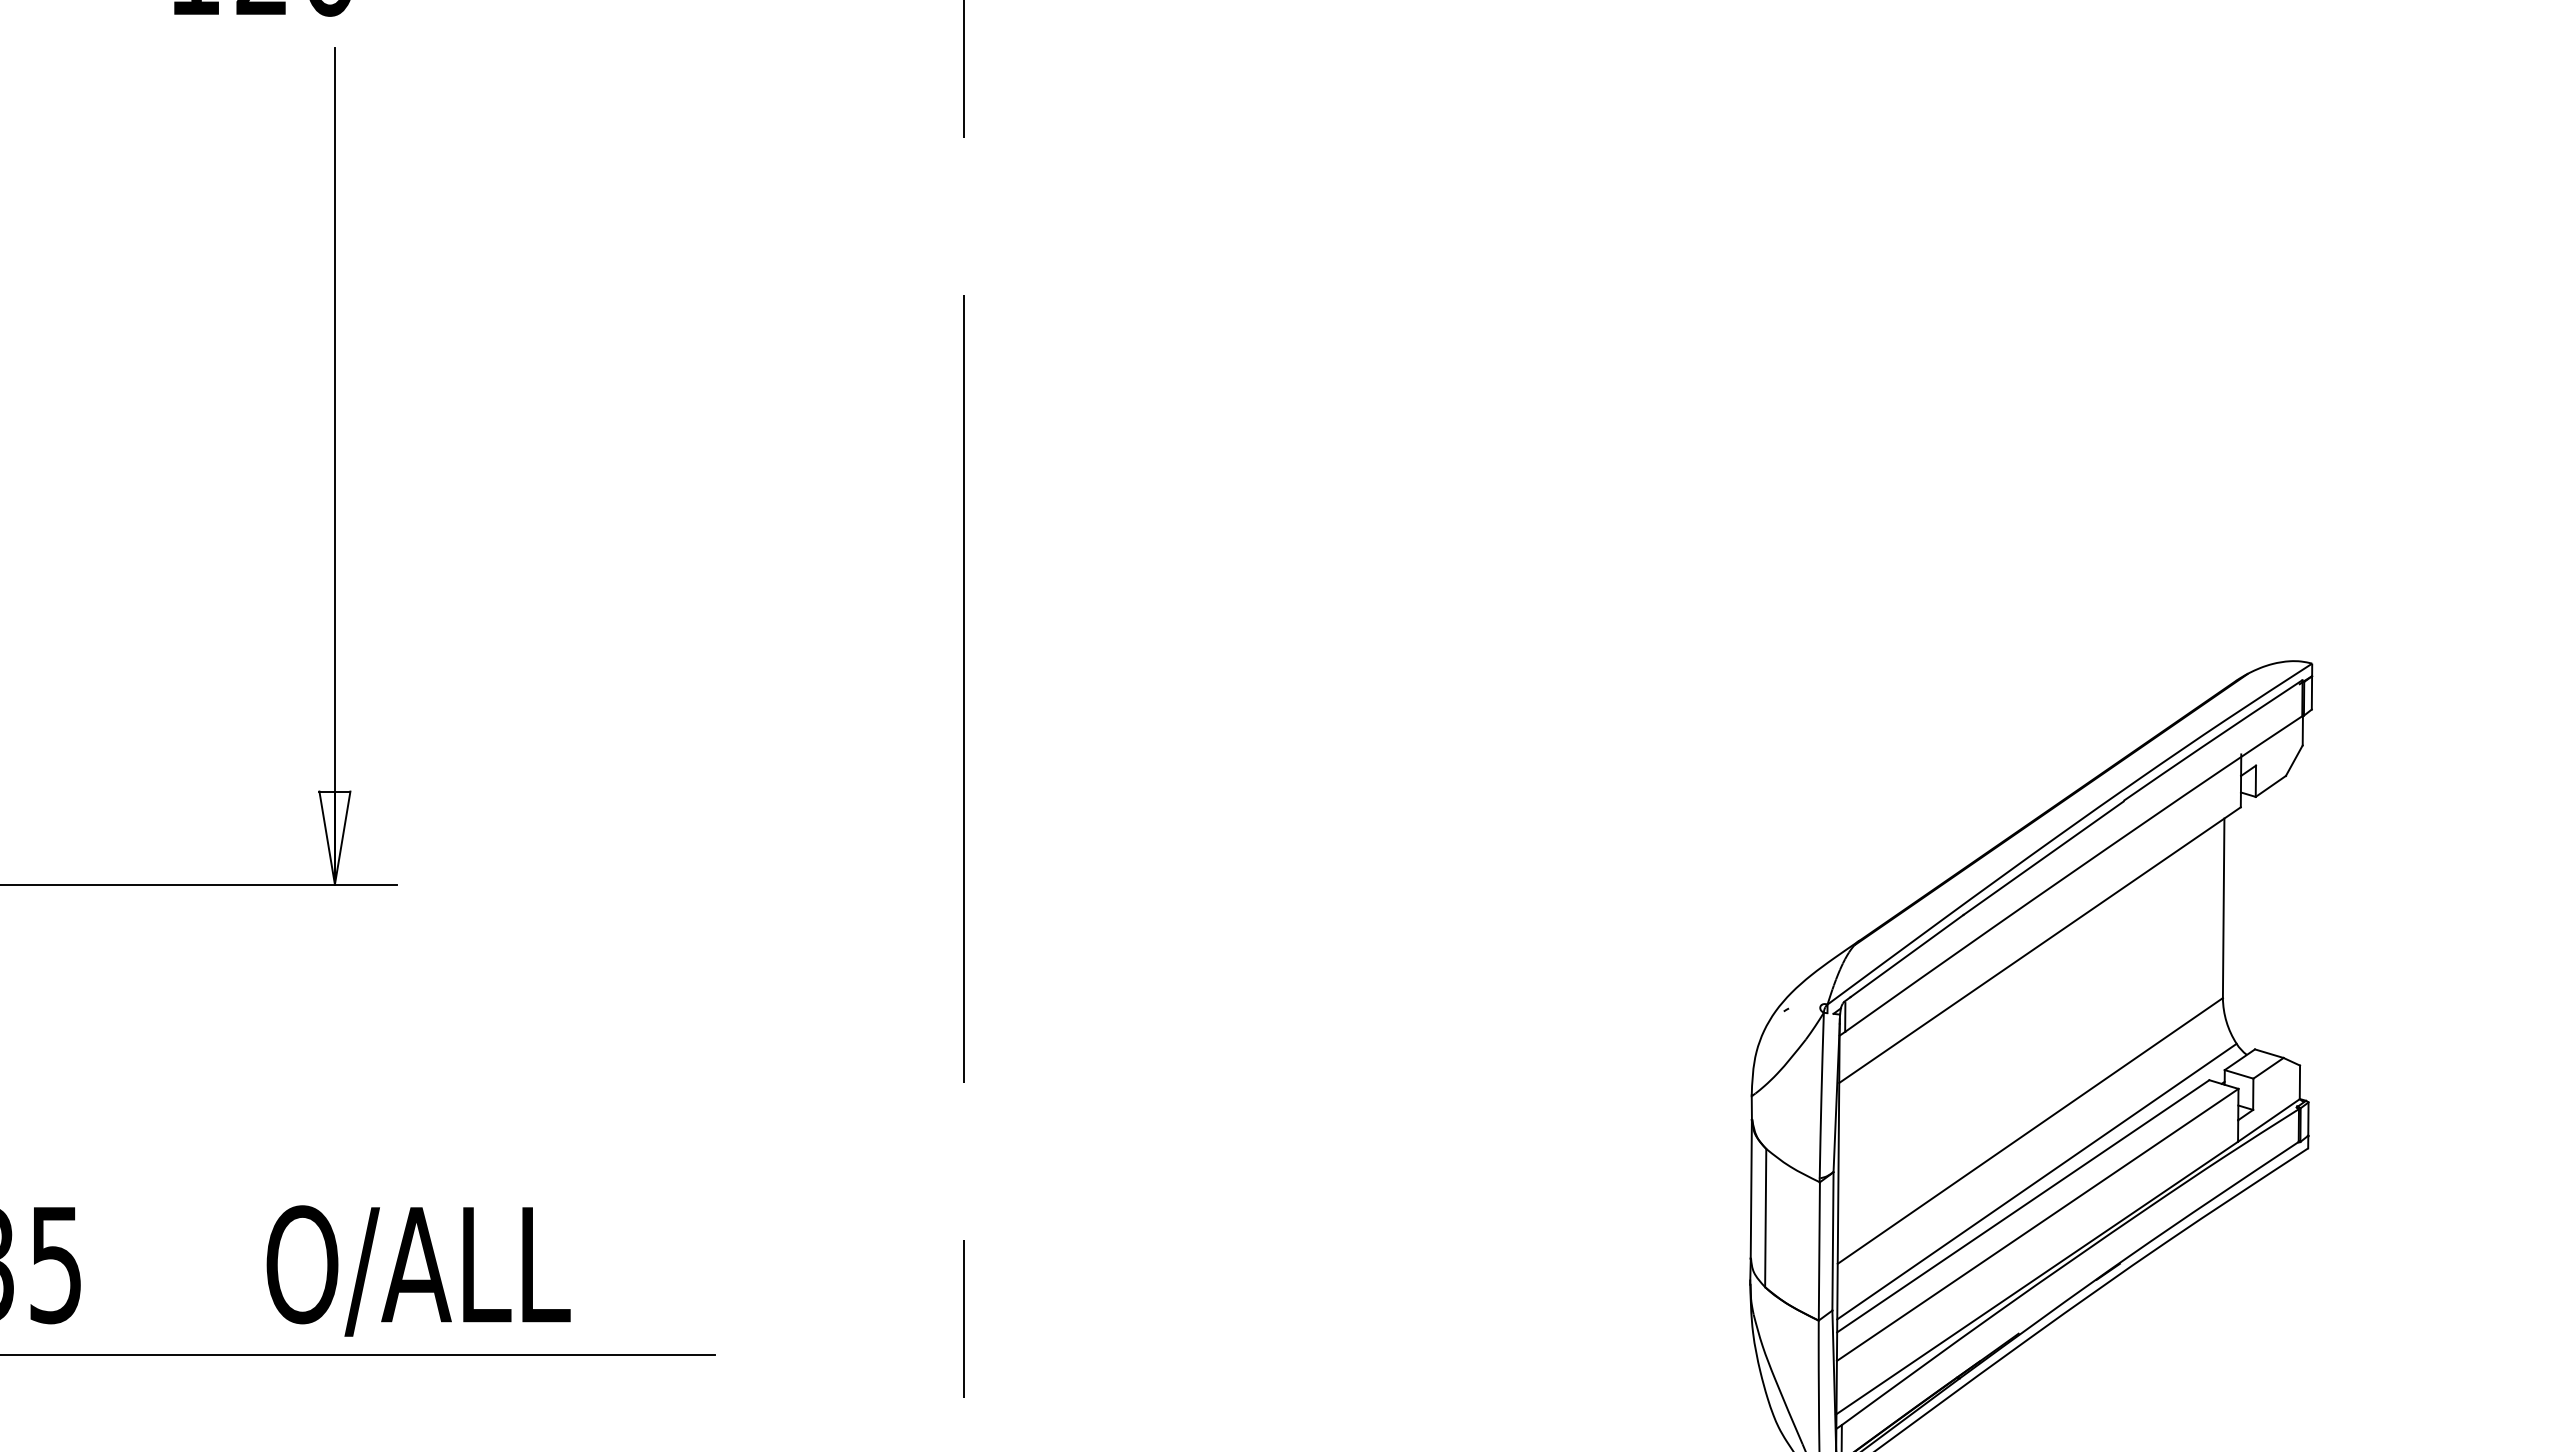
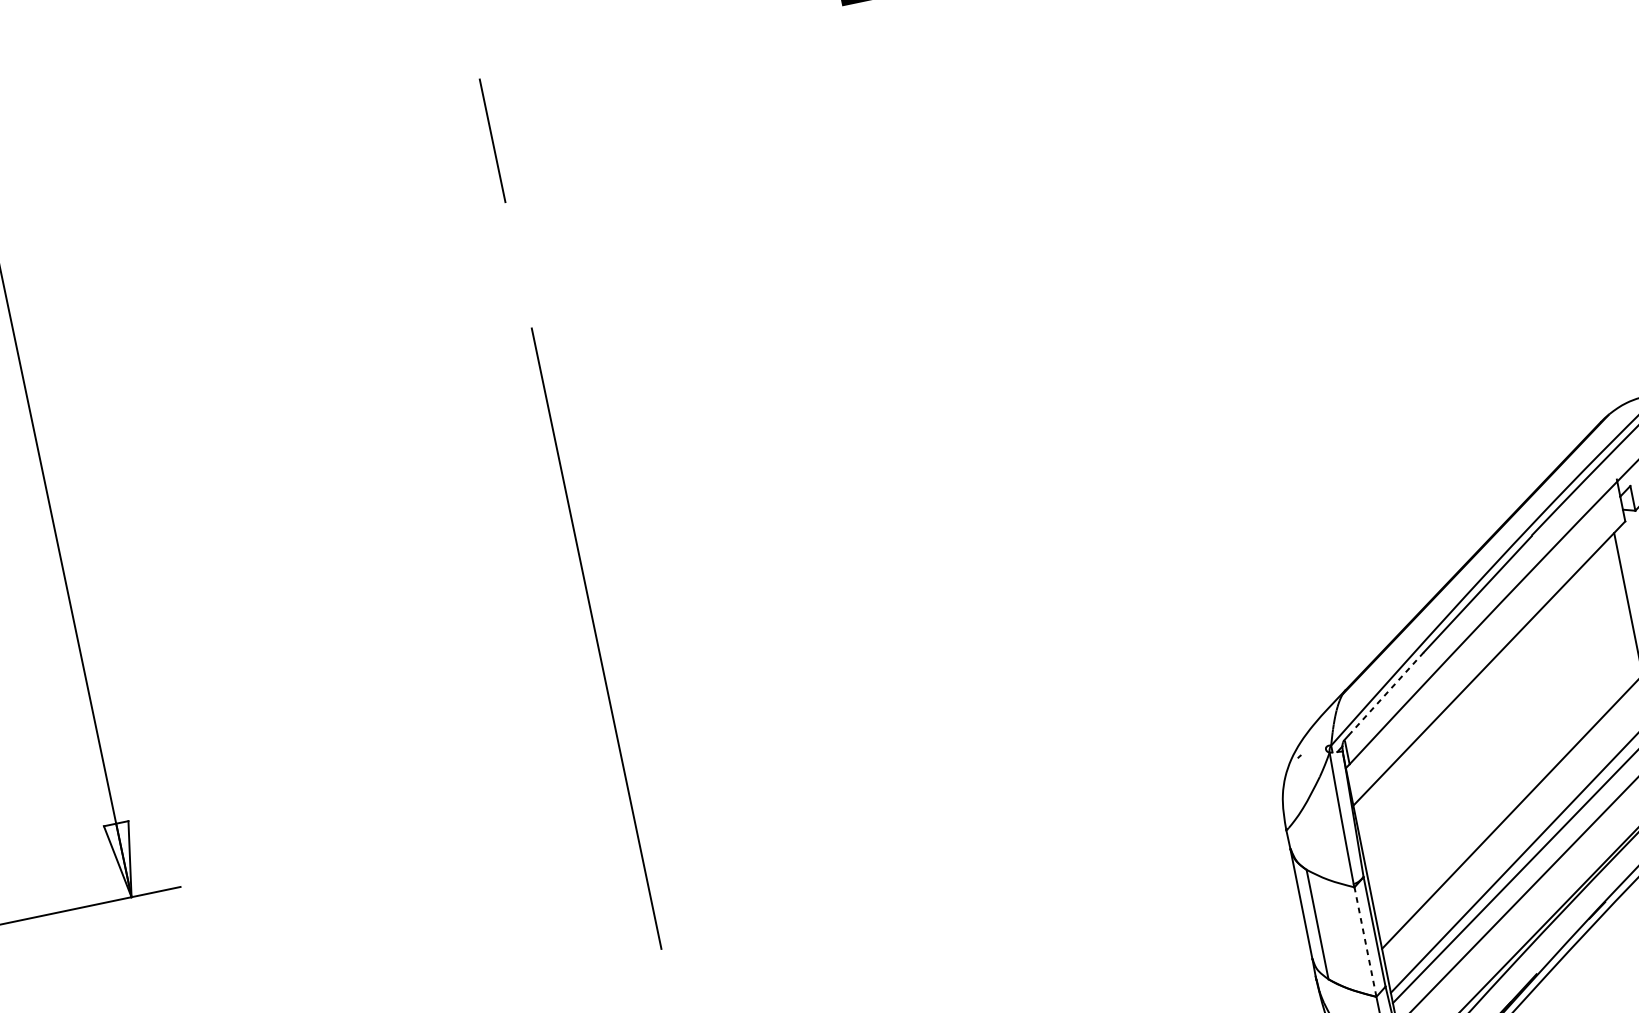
line: (1907, 956) -> (1386, 694), solid -> dashed
line: (1819, 1250) -> (1365, 941), solid -> dashed

